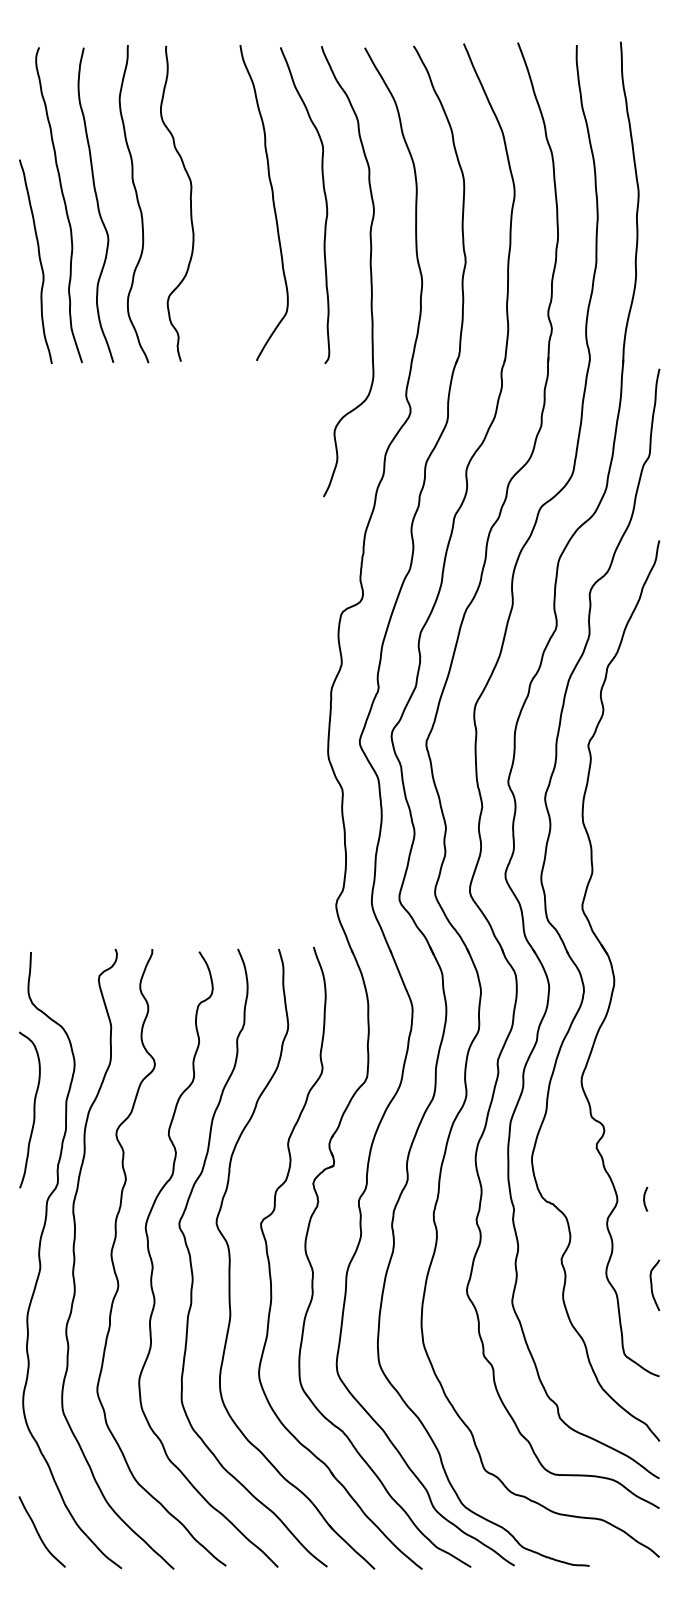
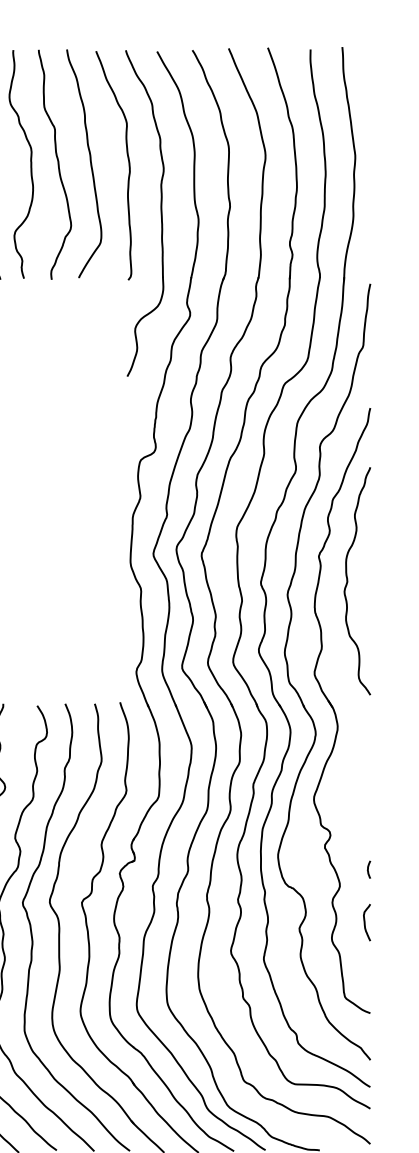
curve: (227, 203) -> (57, 164), added
curve: (628, 779) -> (347, 581), added
curve: (644, 1199) -> (368, 869), moved
curve: (652, 1284) -> (365, 922), moved

